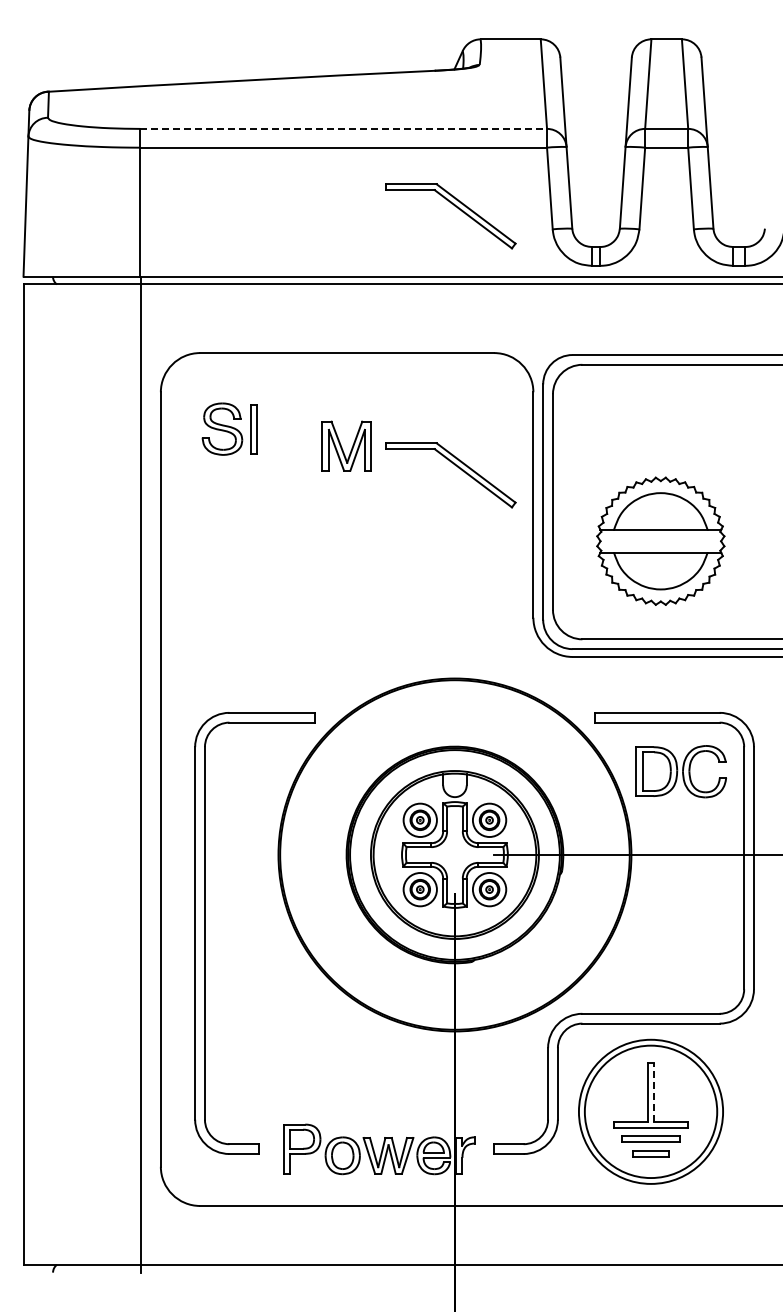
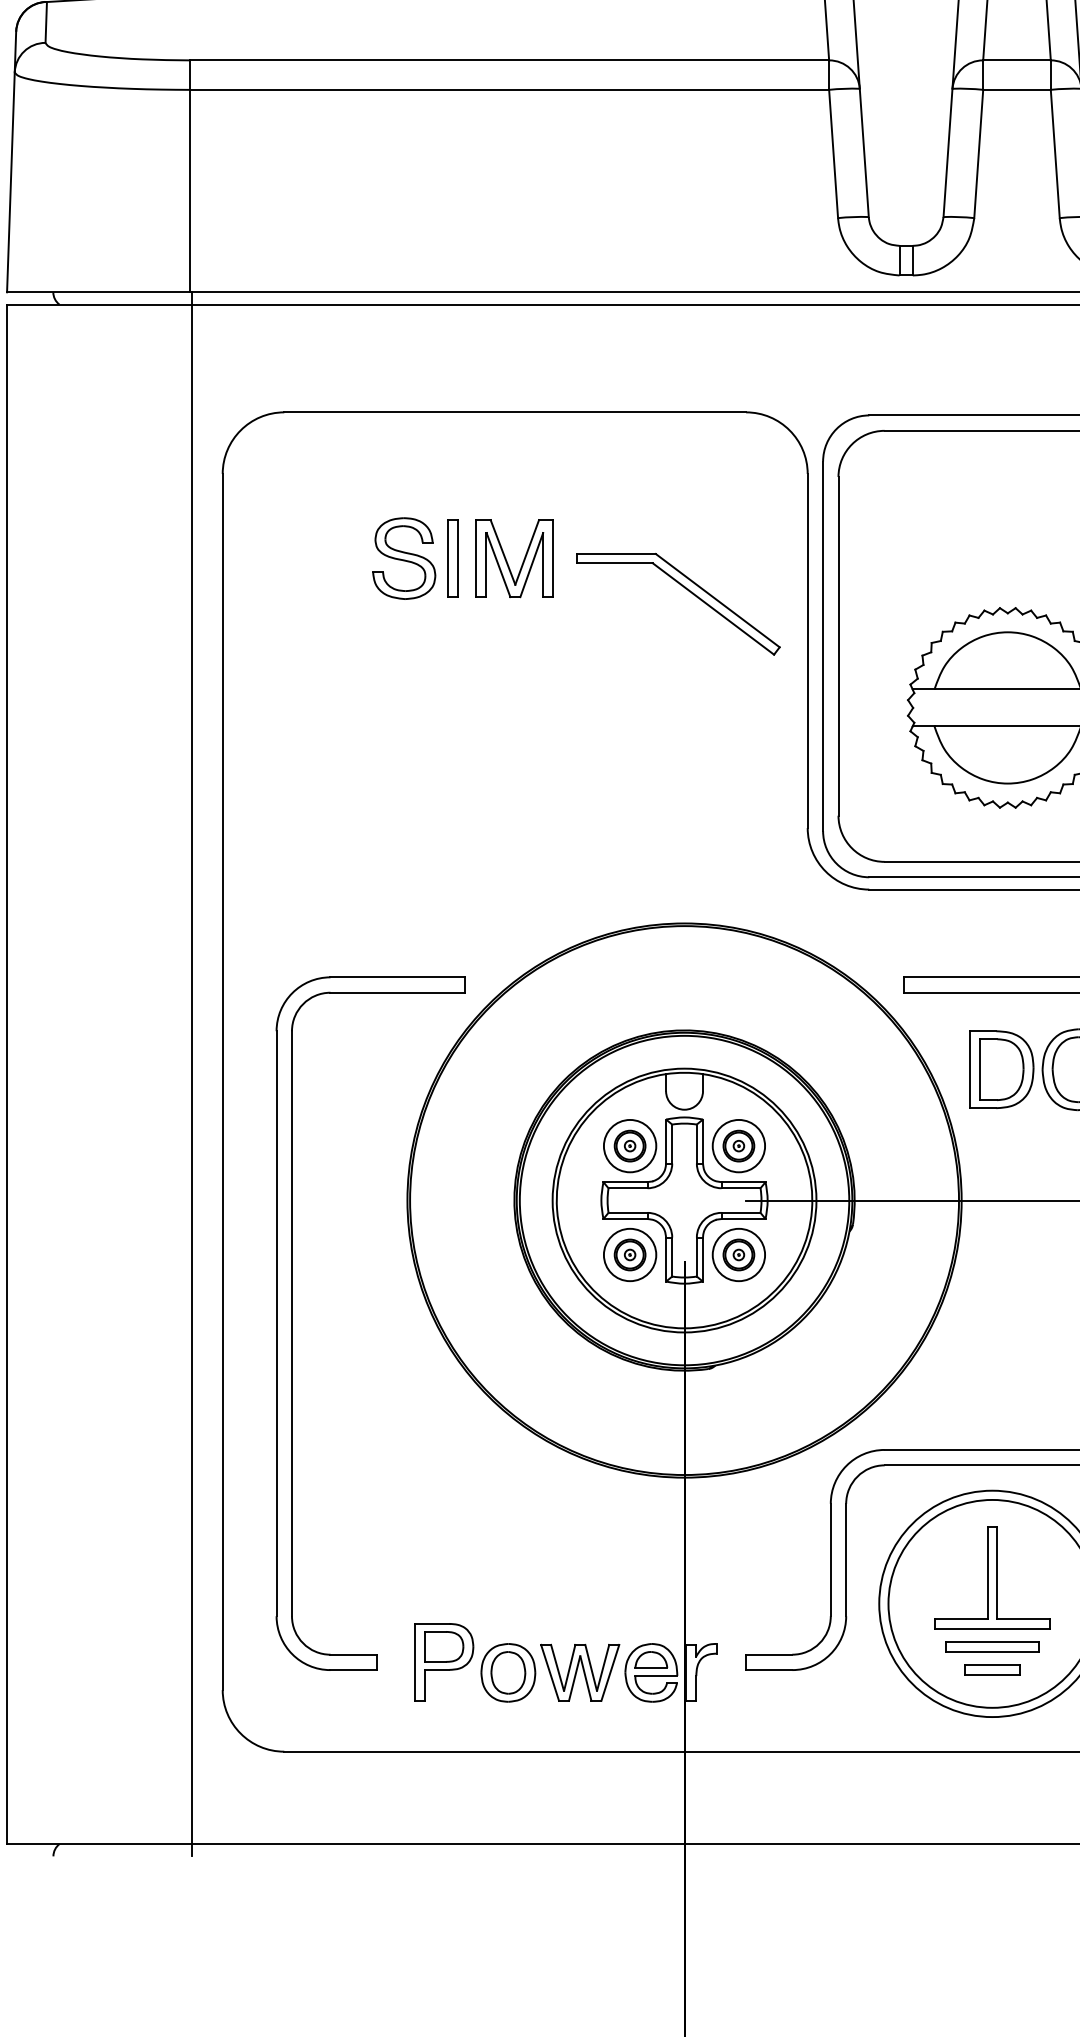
line: (344, 128) -> (511, 59), dashed -> solid
part: (457, 208) -> (688, 185), removed
part: (229, 428) -> (415, 557), moved
line: (653, 1091) -> (996, 1571), dashed -> solid

